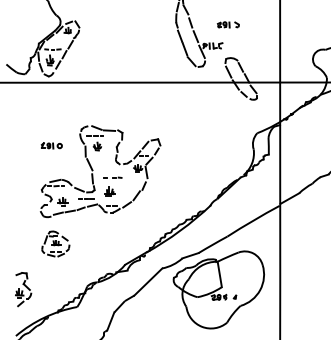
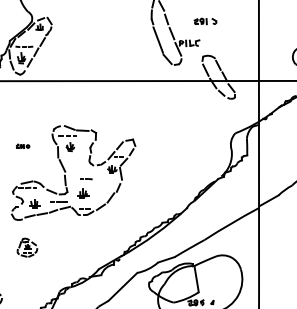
part: (51, 145) -> (22, 146), size x0.6
part: (112, 177) -> (85, 179), size x0.6
part: (55, 243) -> (27, 247), size x0.7

